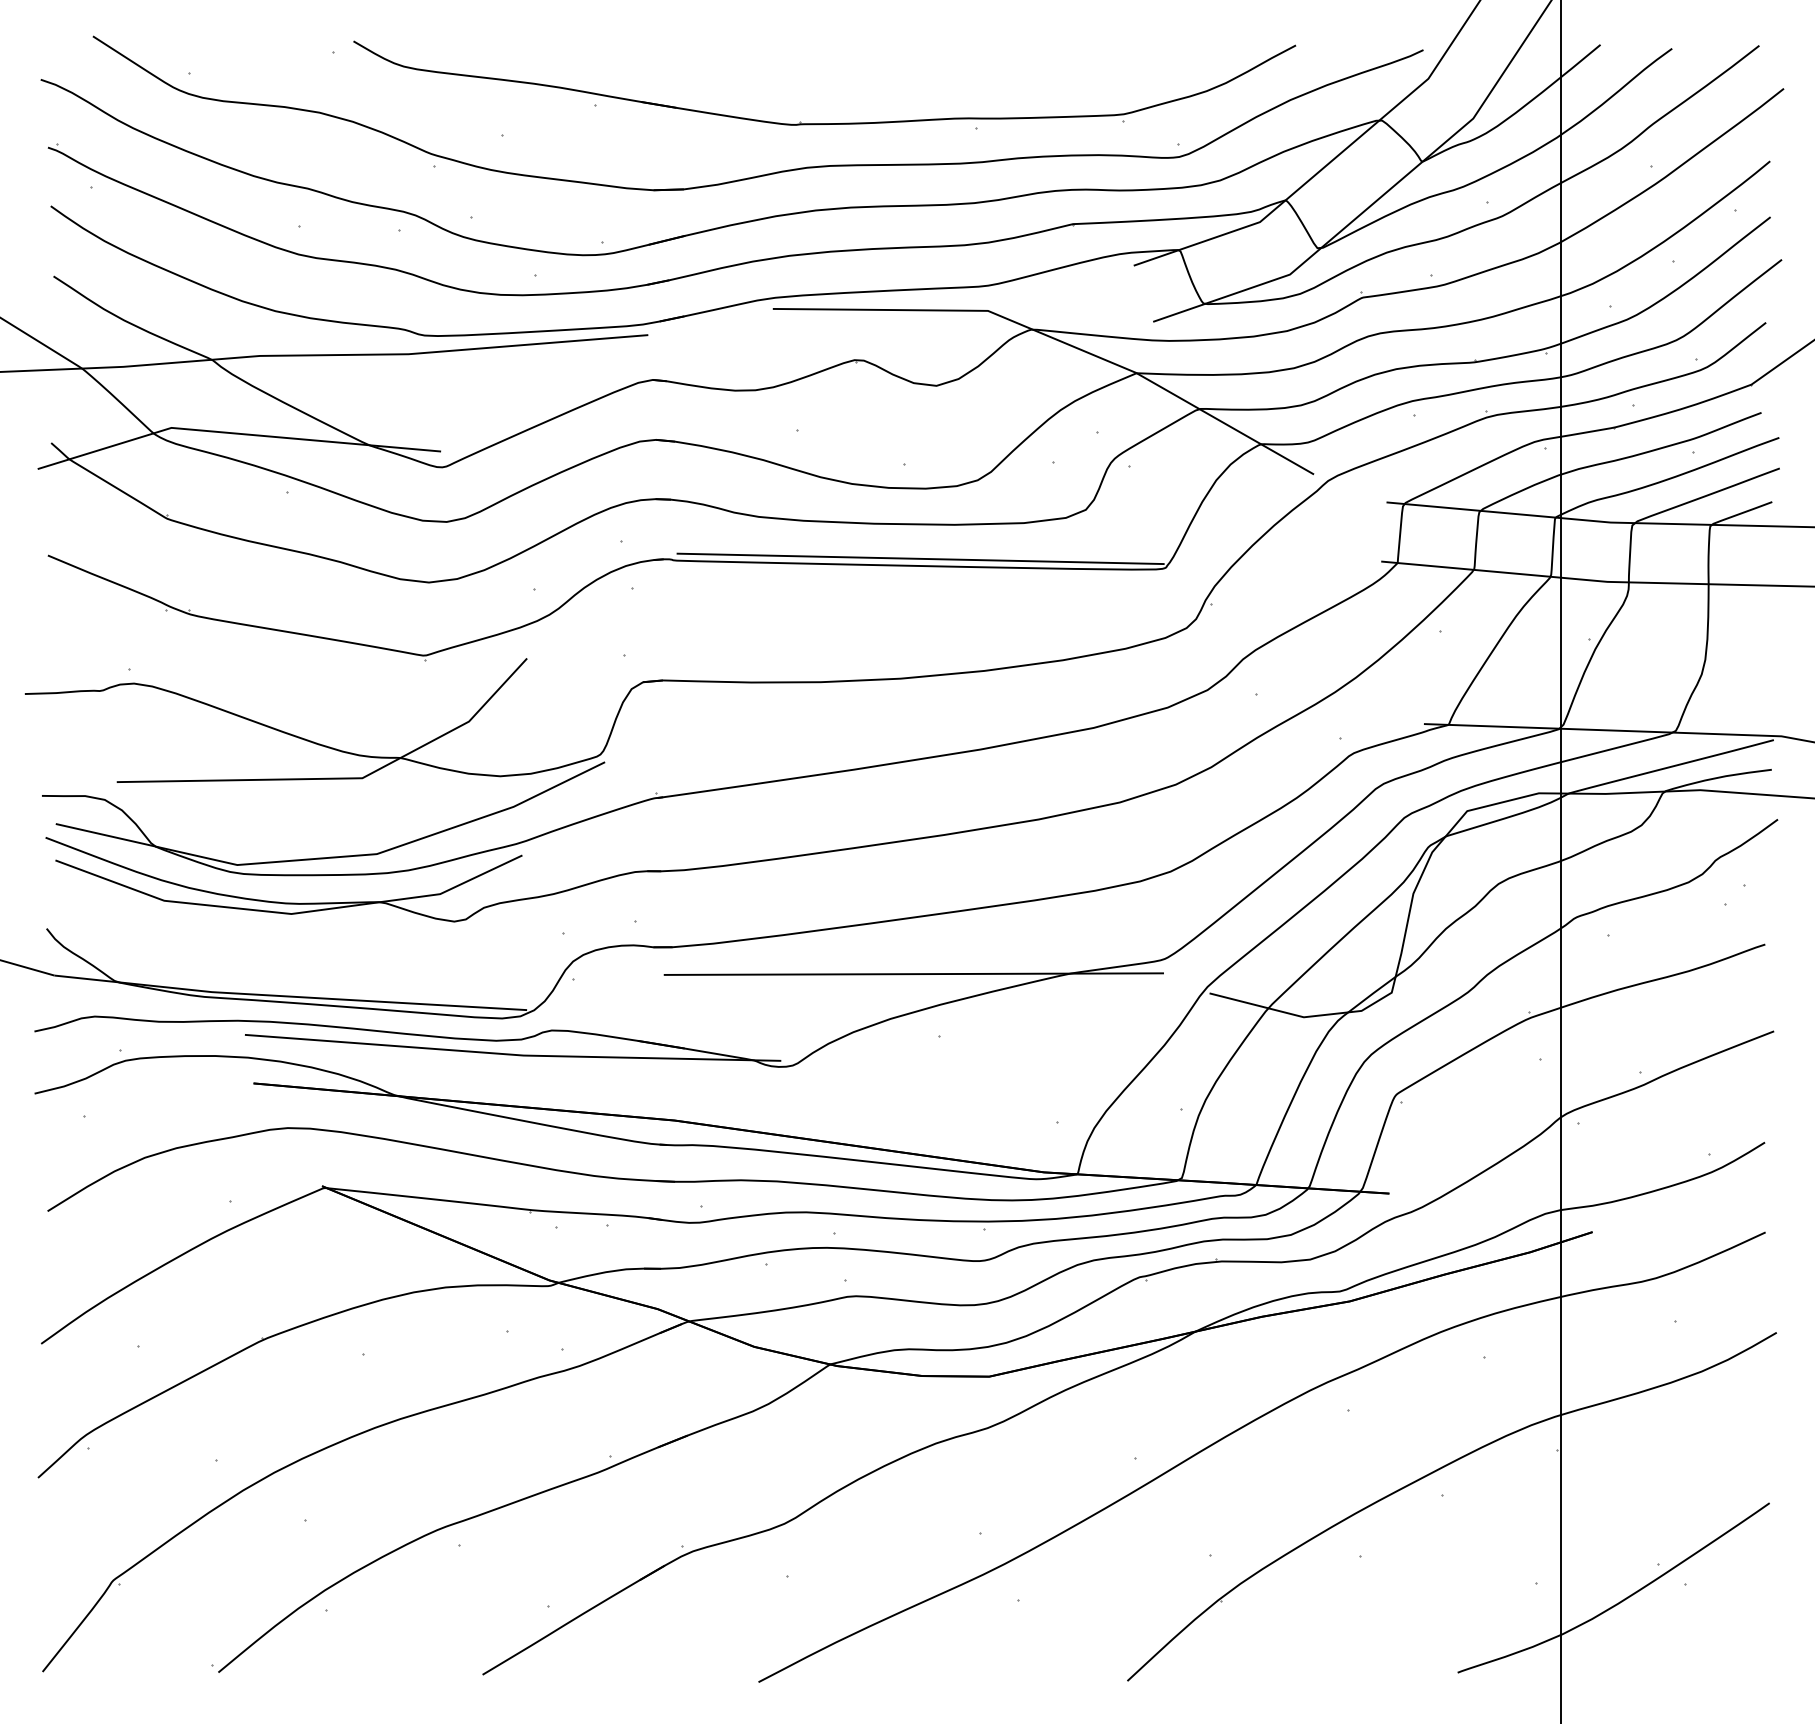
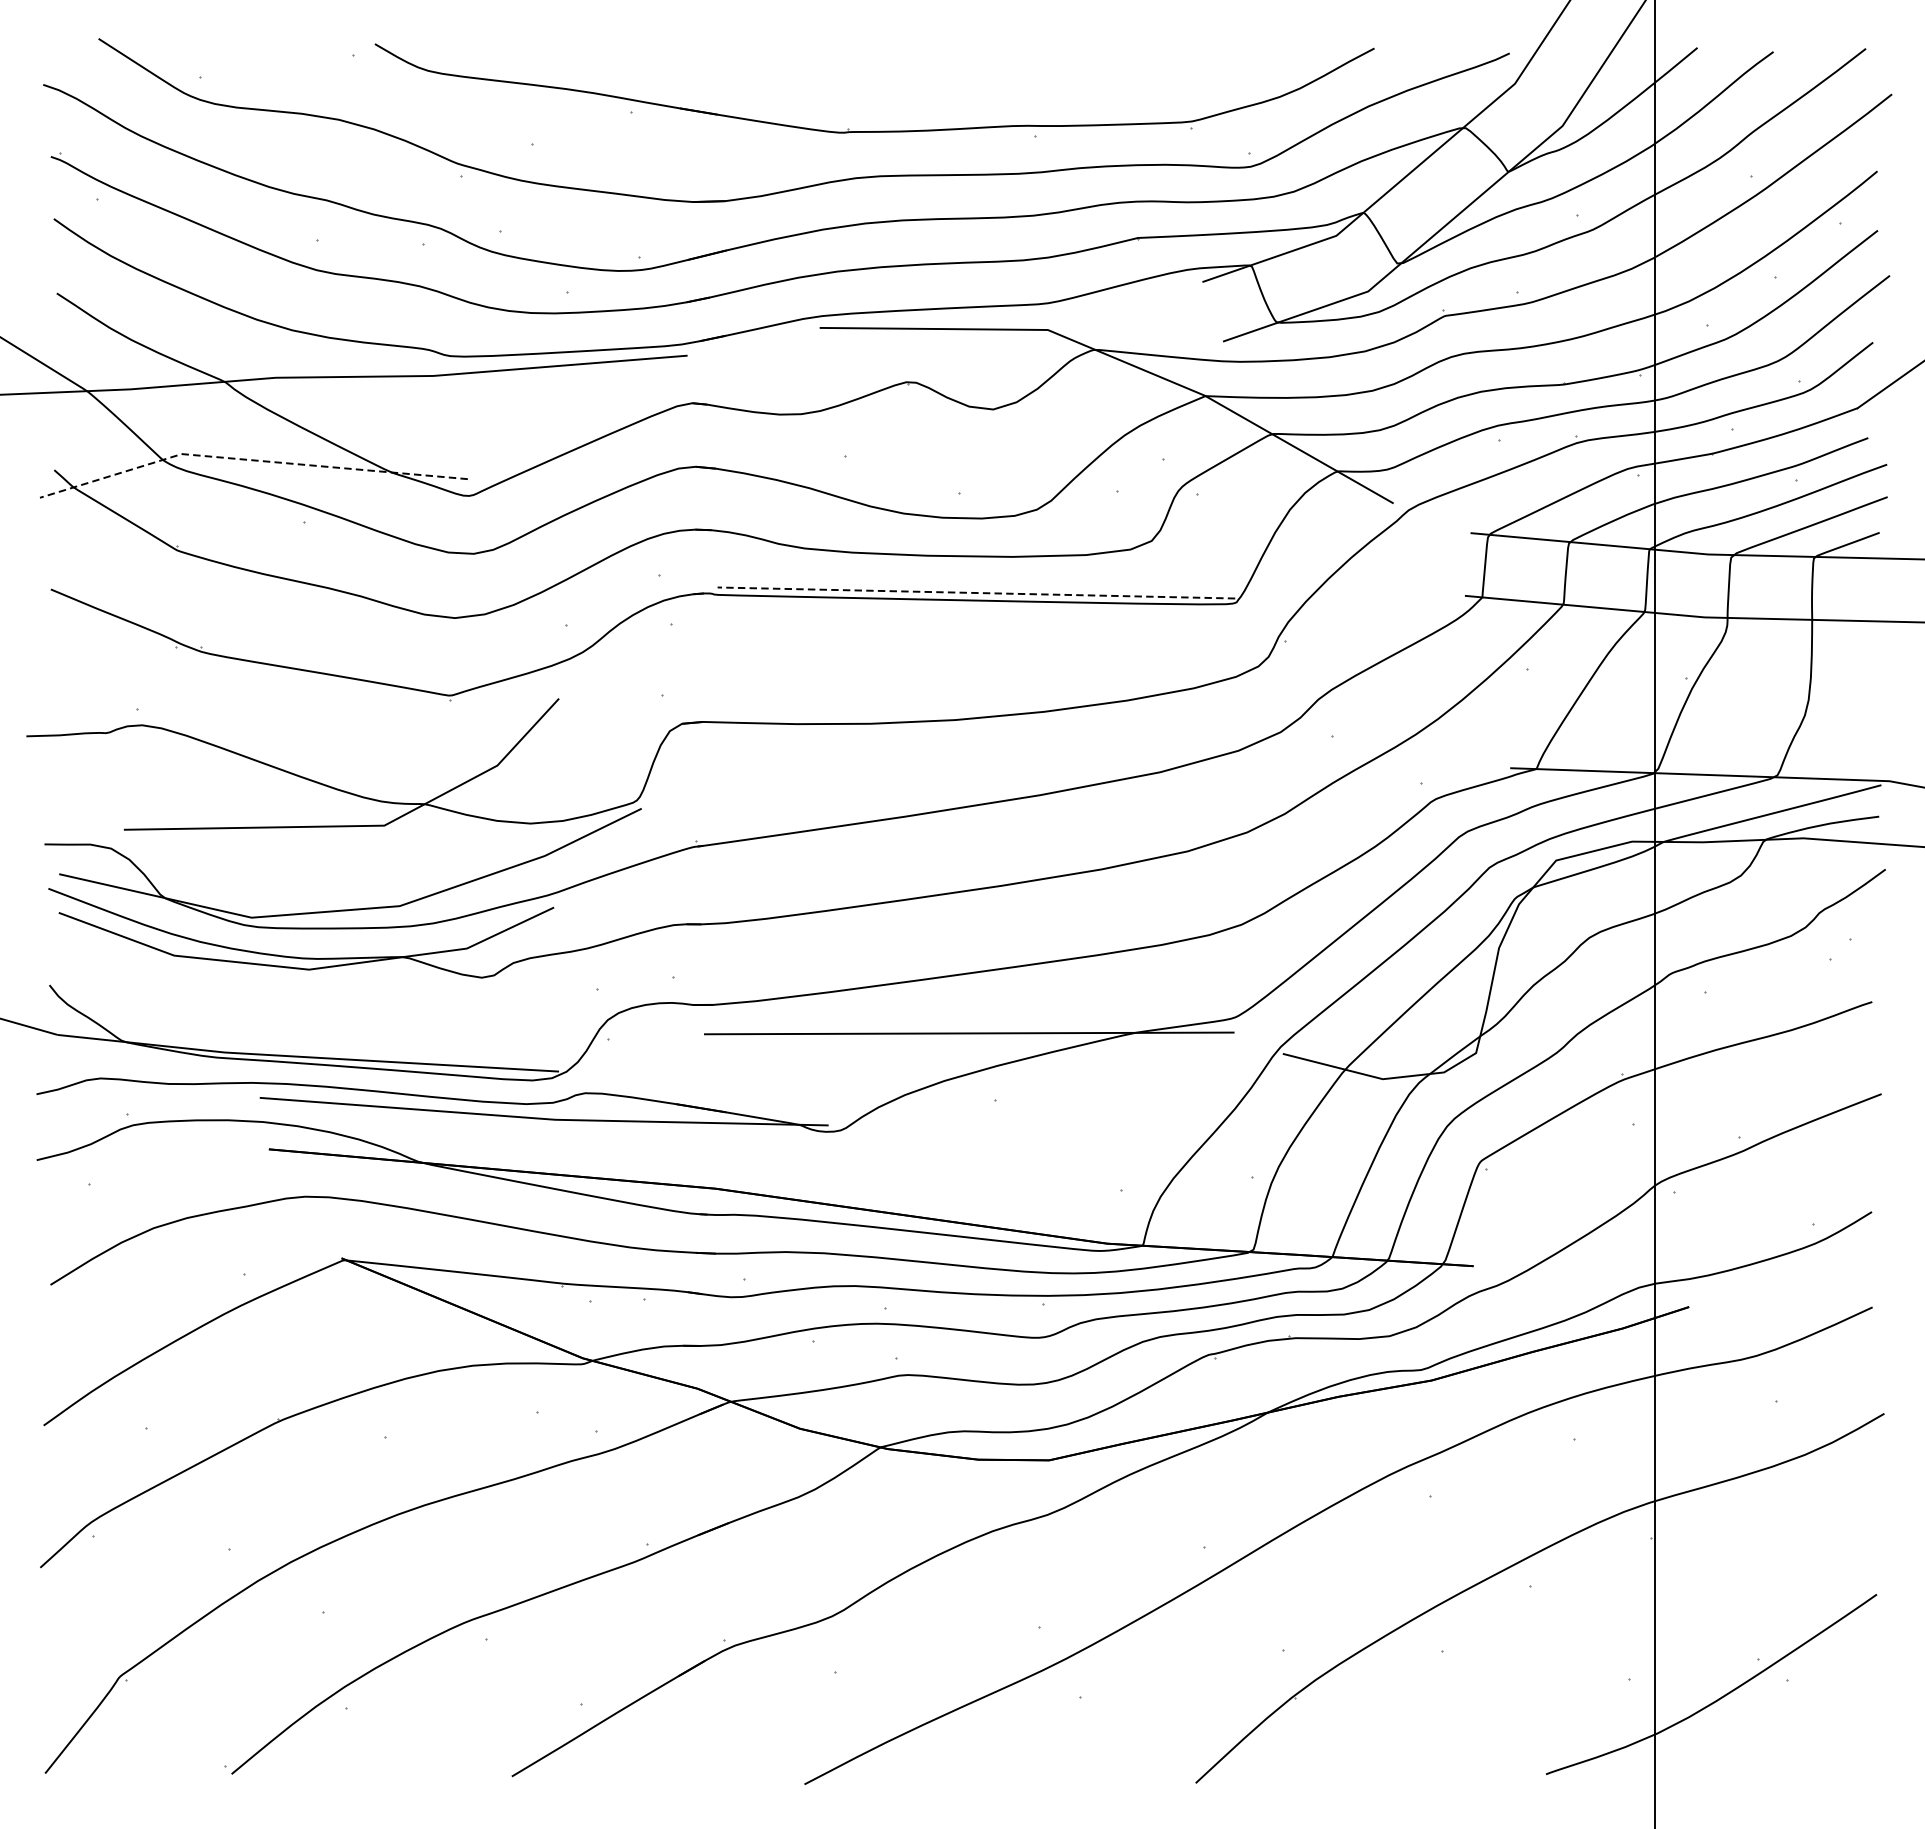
line: (236, 433) -> (250, 460), solid -> dashed
line: (920, 558) -> (976, 592), solid -> dashed

